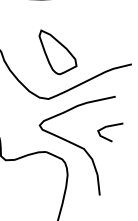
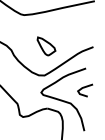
part: (57, 53) -> (46, 46), size x0.7

